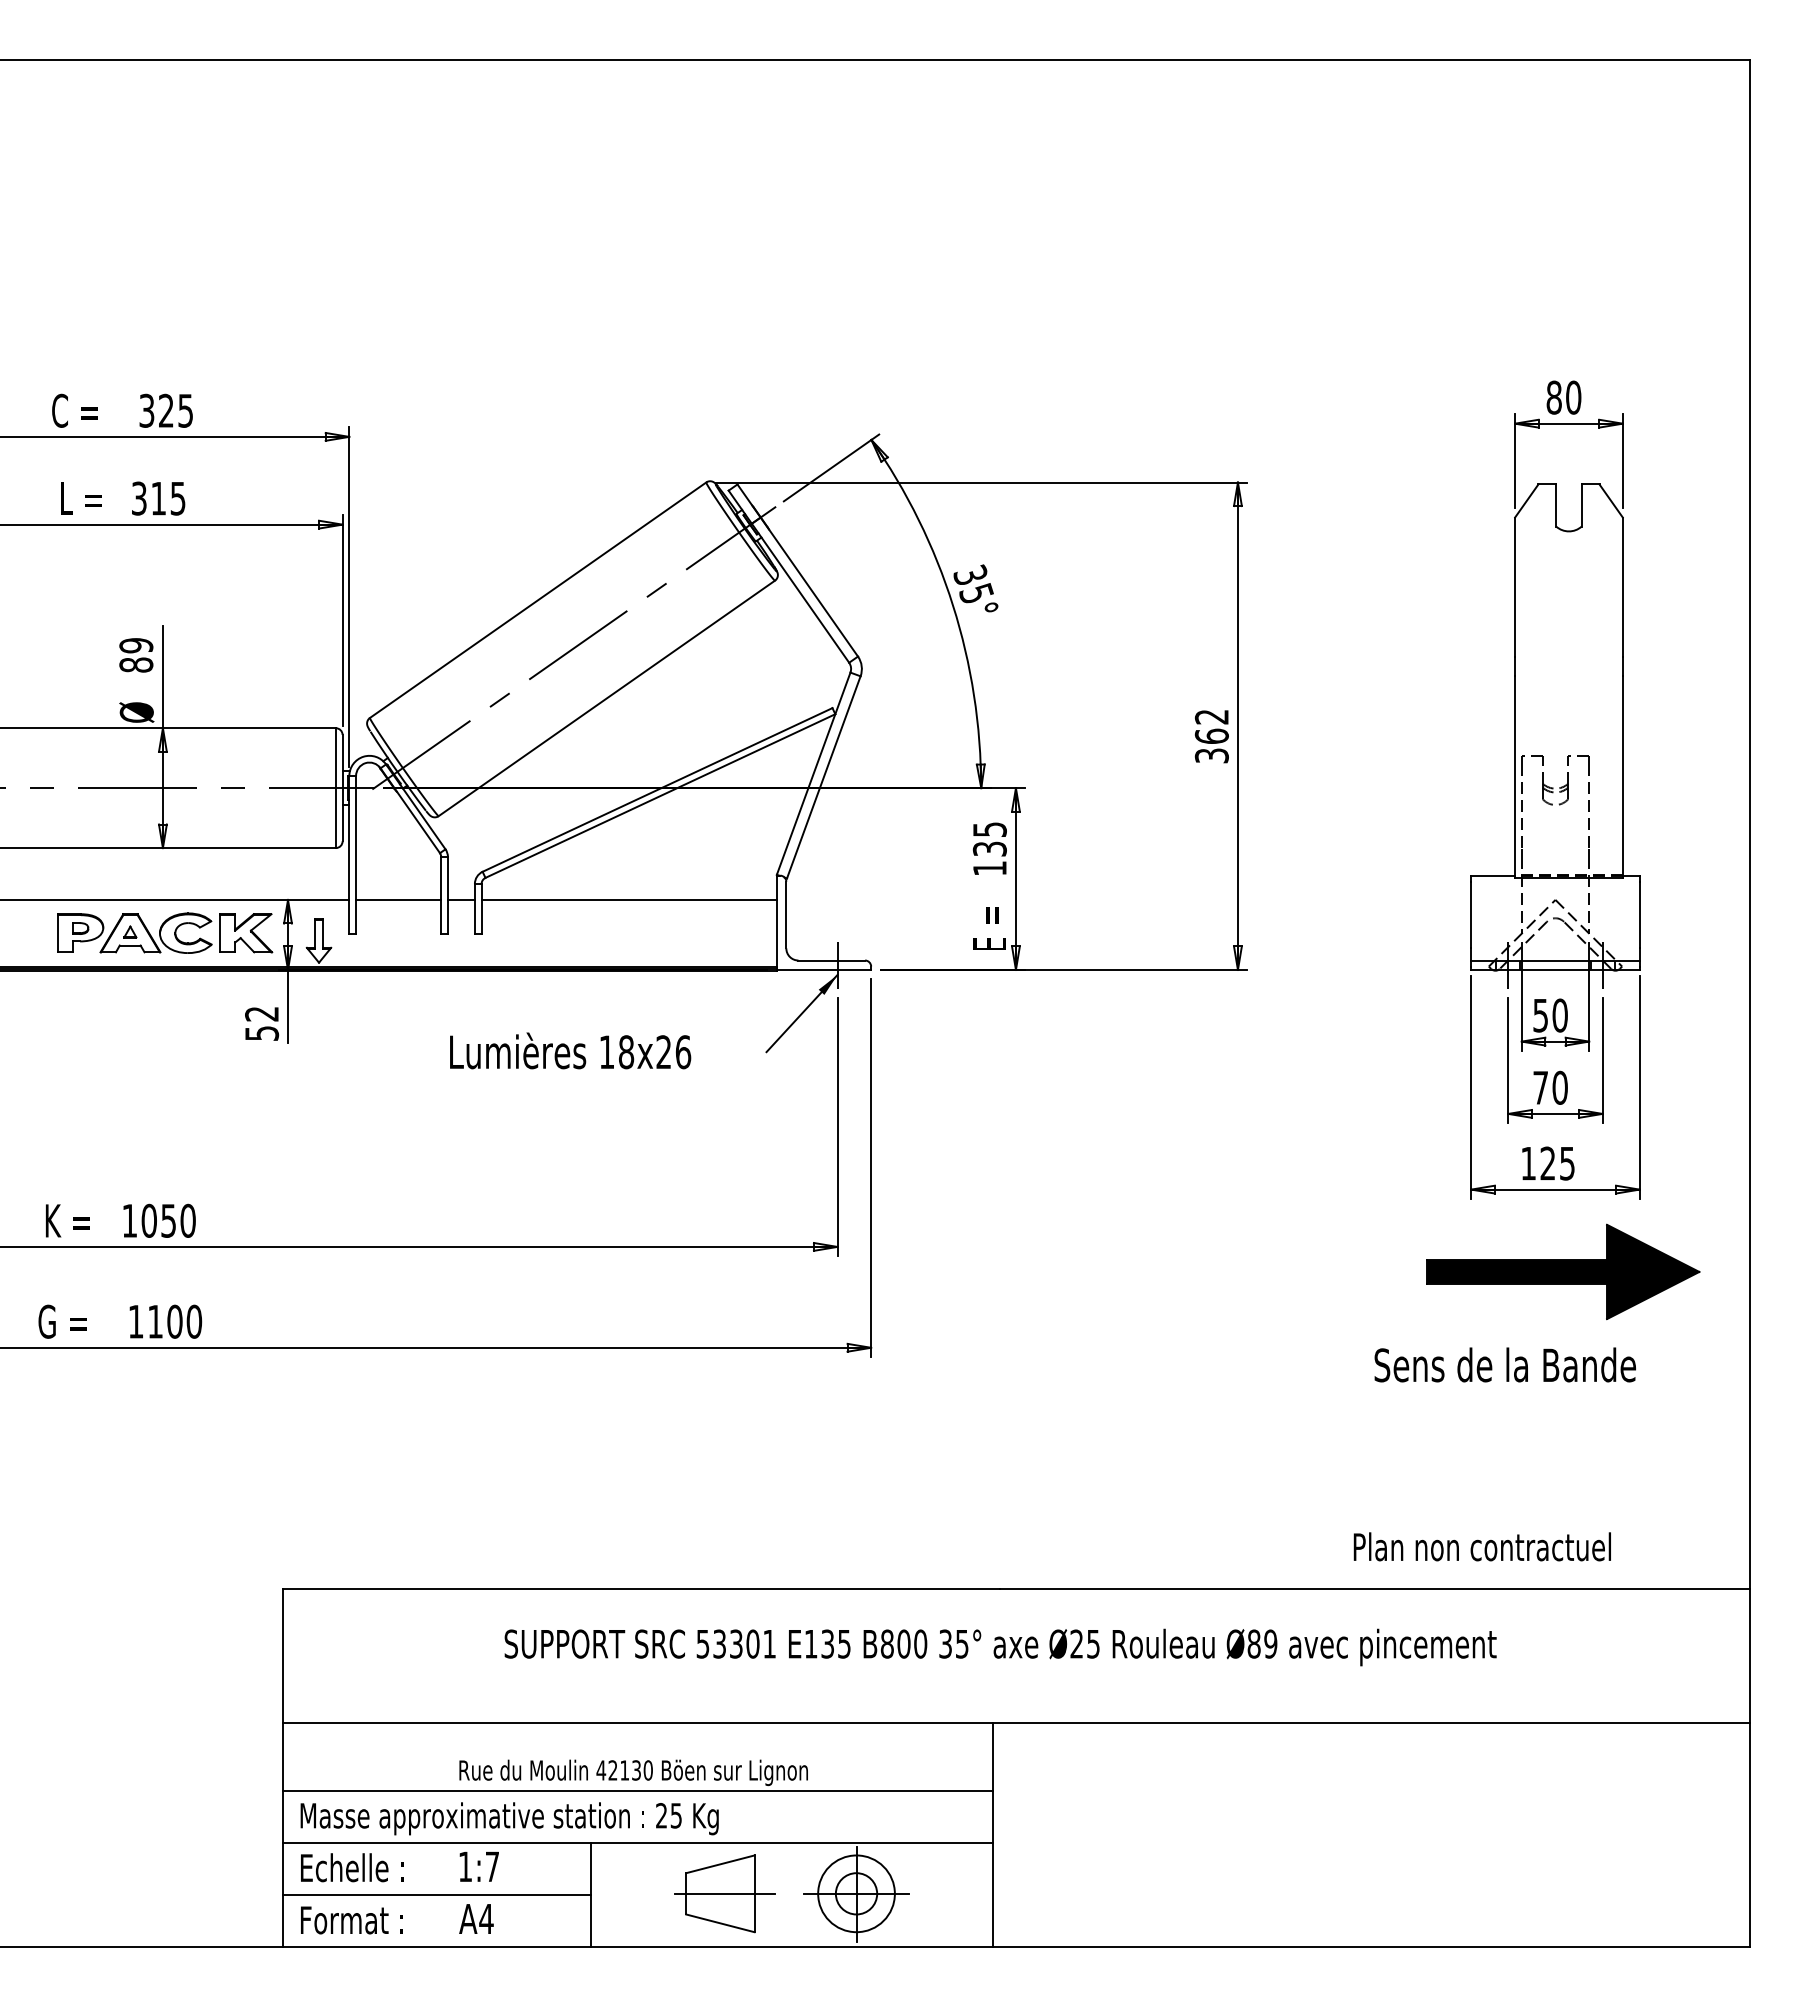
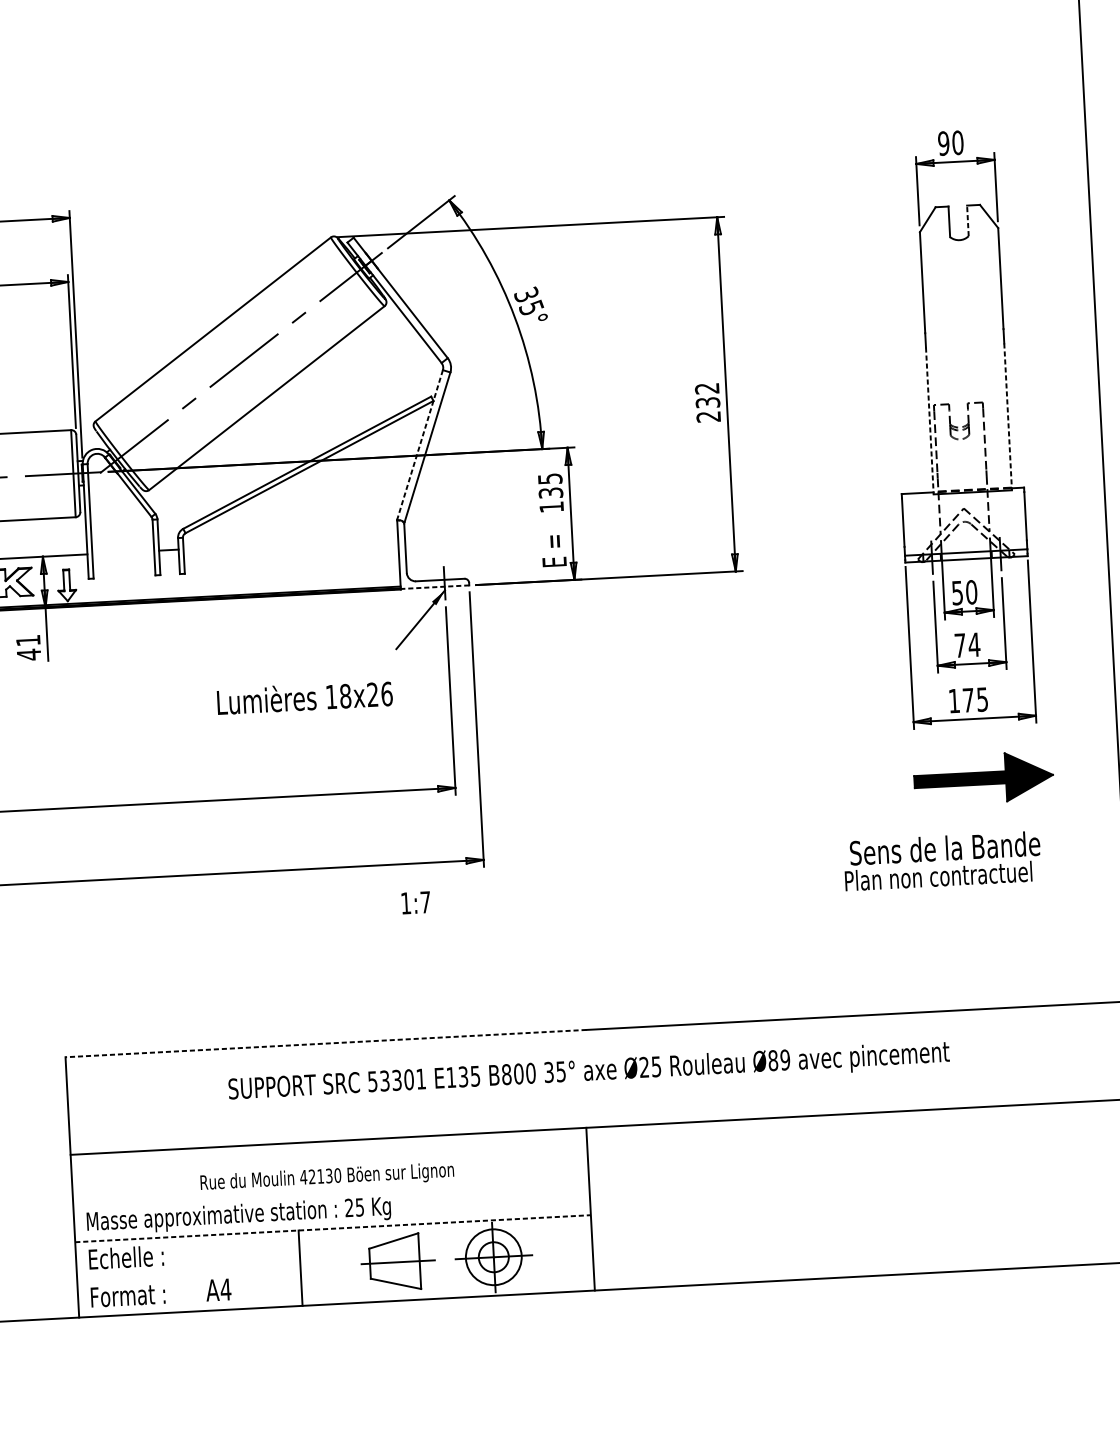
text: (1553, 397) -> (943, 143), 80 -> 90
line: (1581, 505) -> (967, 220), solid -> dashed
text: (1211, 745) -> (708, 409), 362 -> 232
line: (813, 773) -> (419, 444), solid -> dashed
line: (1515, 777) -> (930, 421), solid -> dashed
line: (1622, 777) -> (1007, 416), solid -> dashed
line: (398, 899) -> (123, 552), removed
line: (628, 899) -> (290, 543), removed
line: (823, 969) -> (434, 586), solid -> dashed
text: (262, 1024) -> (29, 648), 52 -> 41
text: (570, 1050) -> (304, 697), moved
text: (1560, 1087) -> (974, 644), 70 -> 74
text: (1547, 1163) -> (968, 700), 125 -> 175
part: (1563, 1271) -> (983, 778), size x0.7
text: (1481, 1546) -> (937, 876), moved
line: (641, 1588) -> (325, 1043), solid -> dashed
line: (637, 1791) -> (330, 1191), removed
line: (637, 1843) -> (332, 1229), solid -> dashed
text: (478, 1866) -> (415, 902), moved
line: (436, 1894) -> (188, 1273), removed

